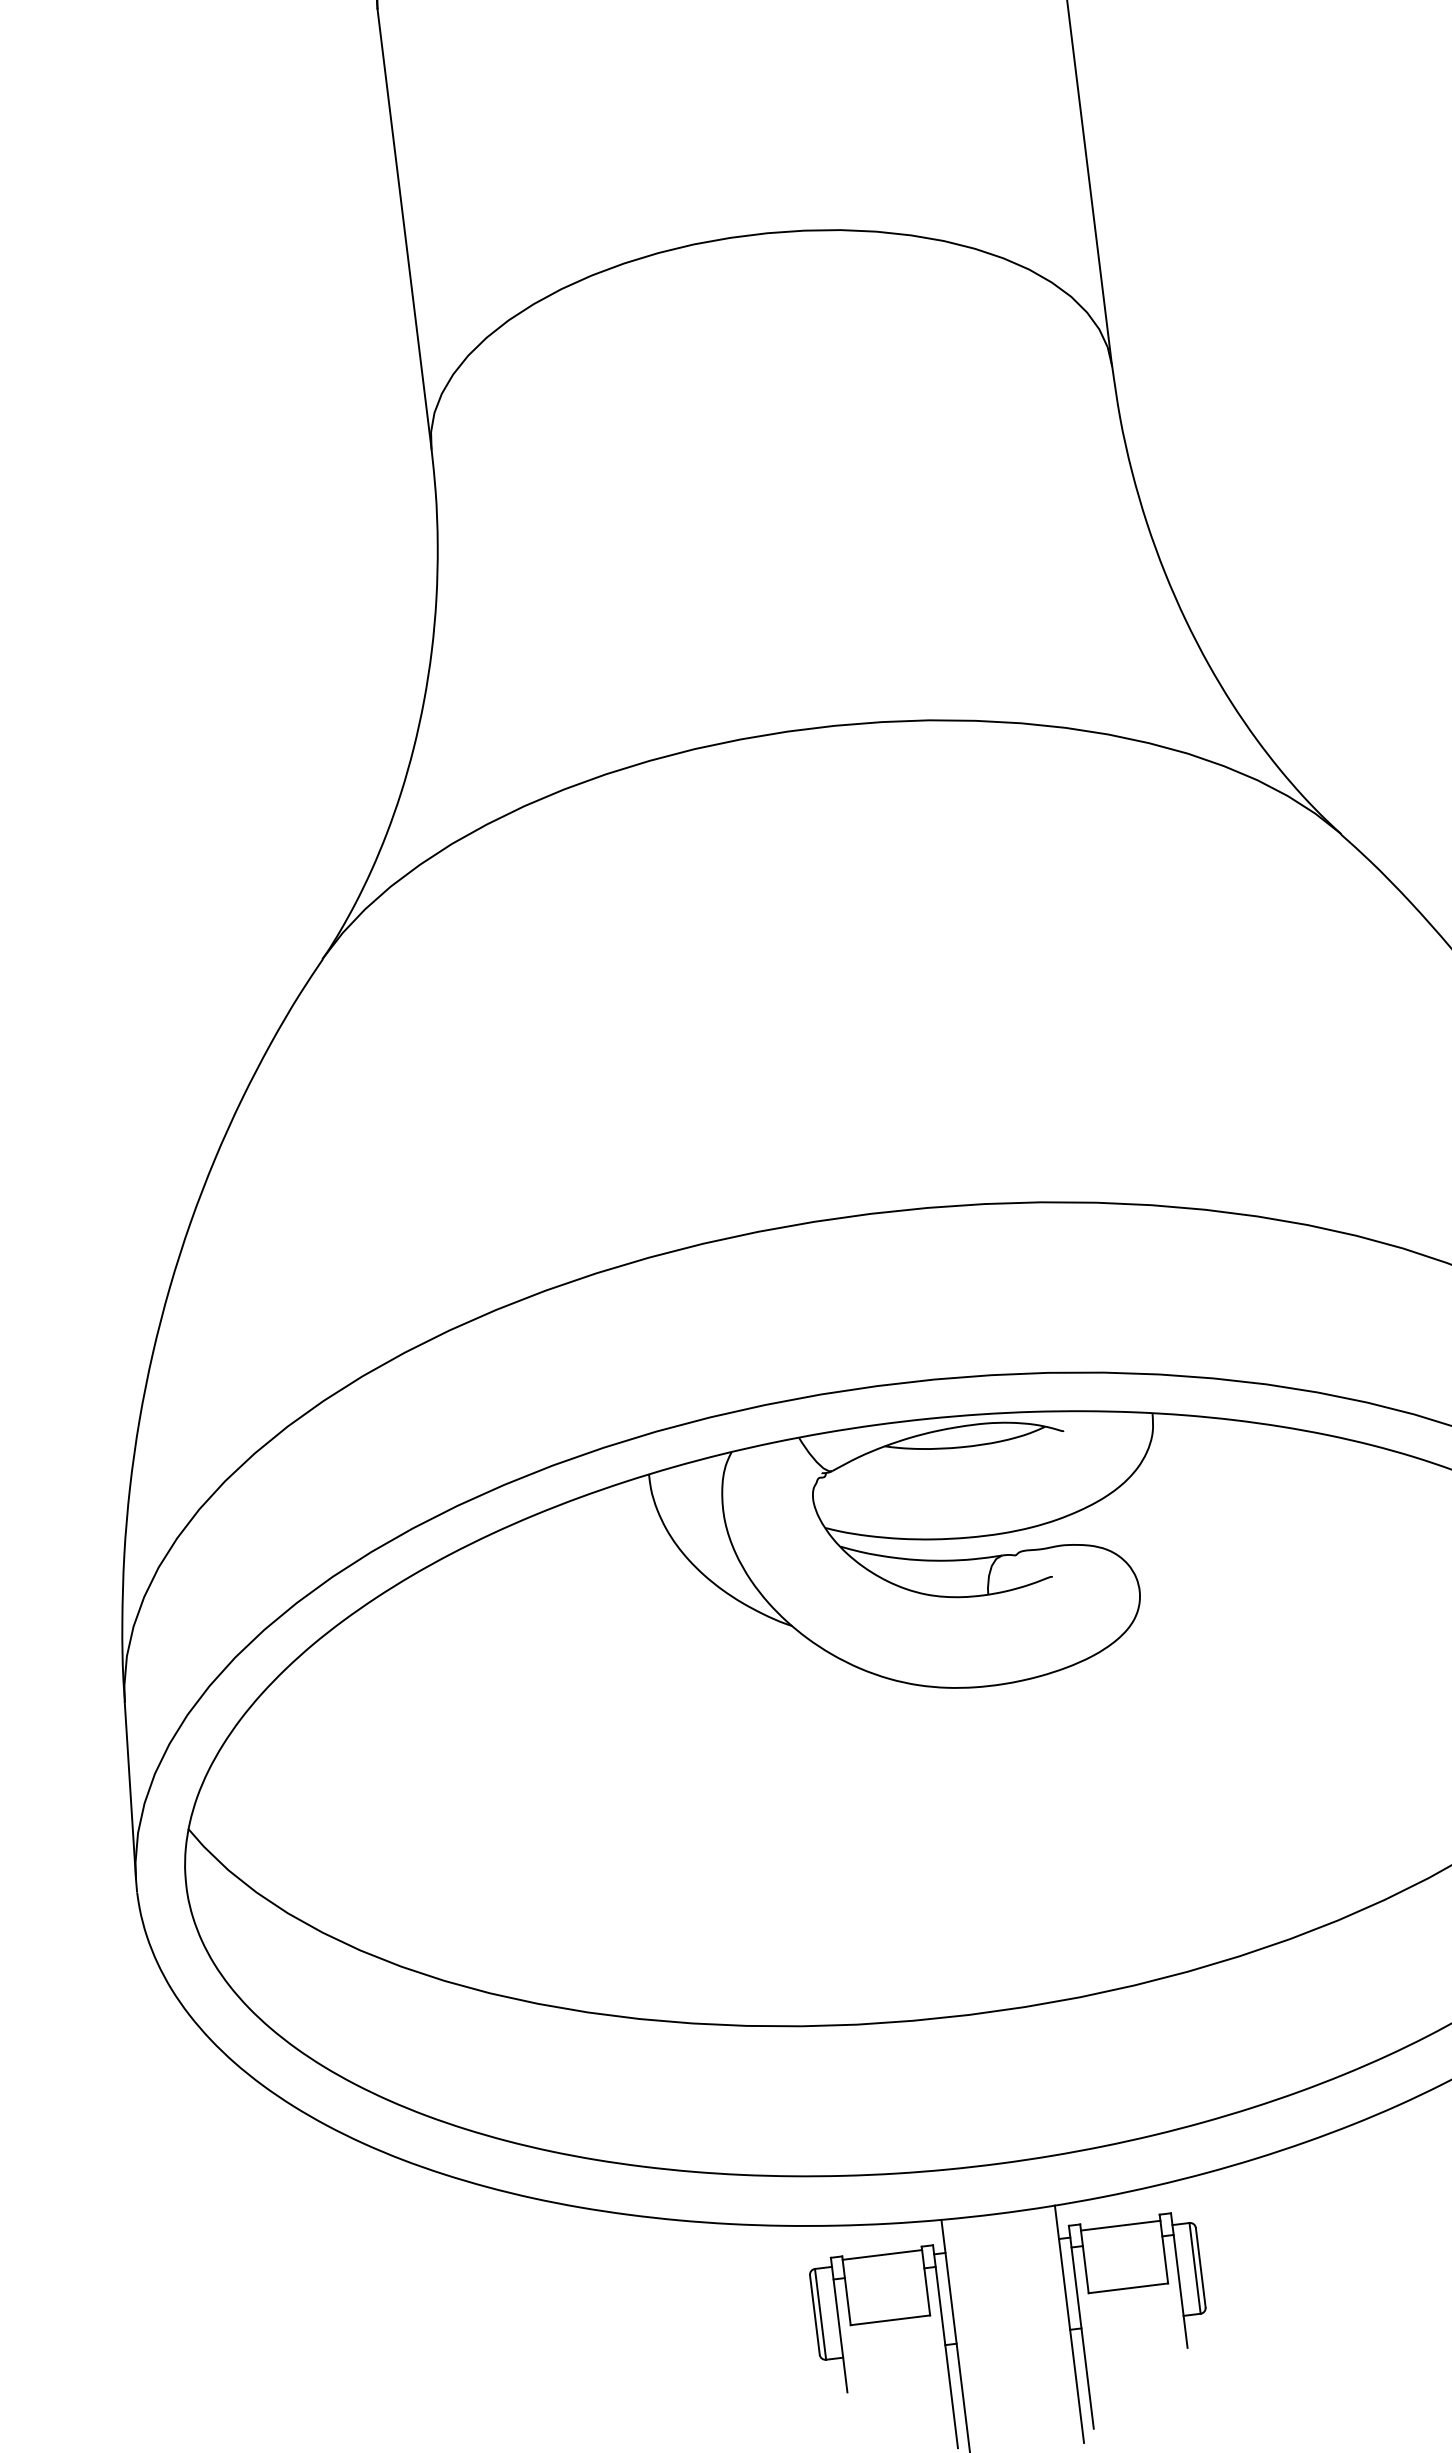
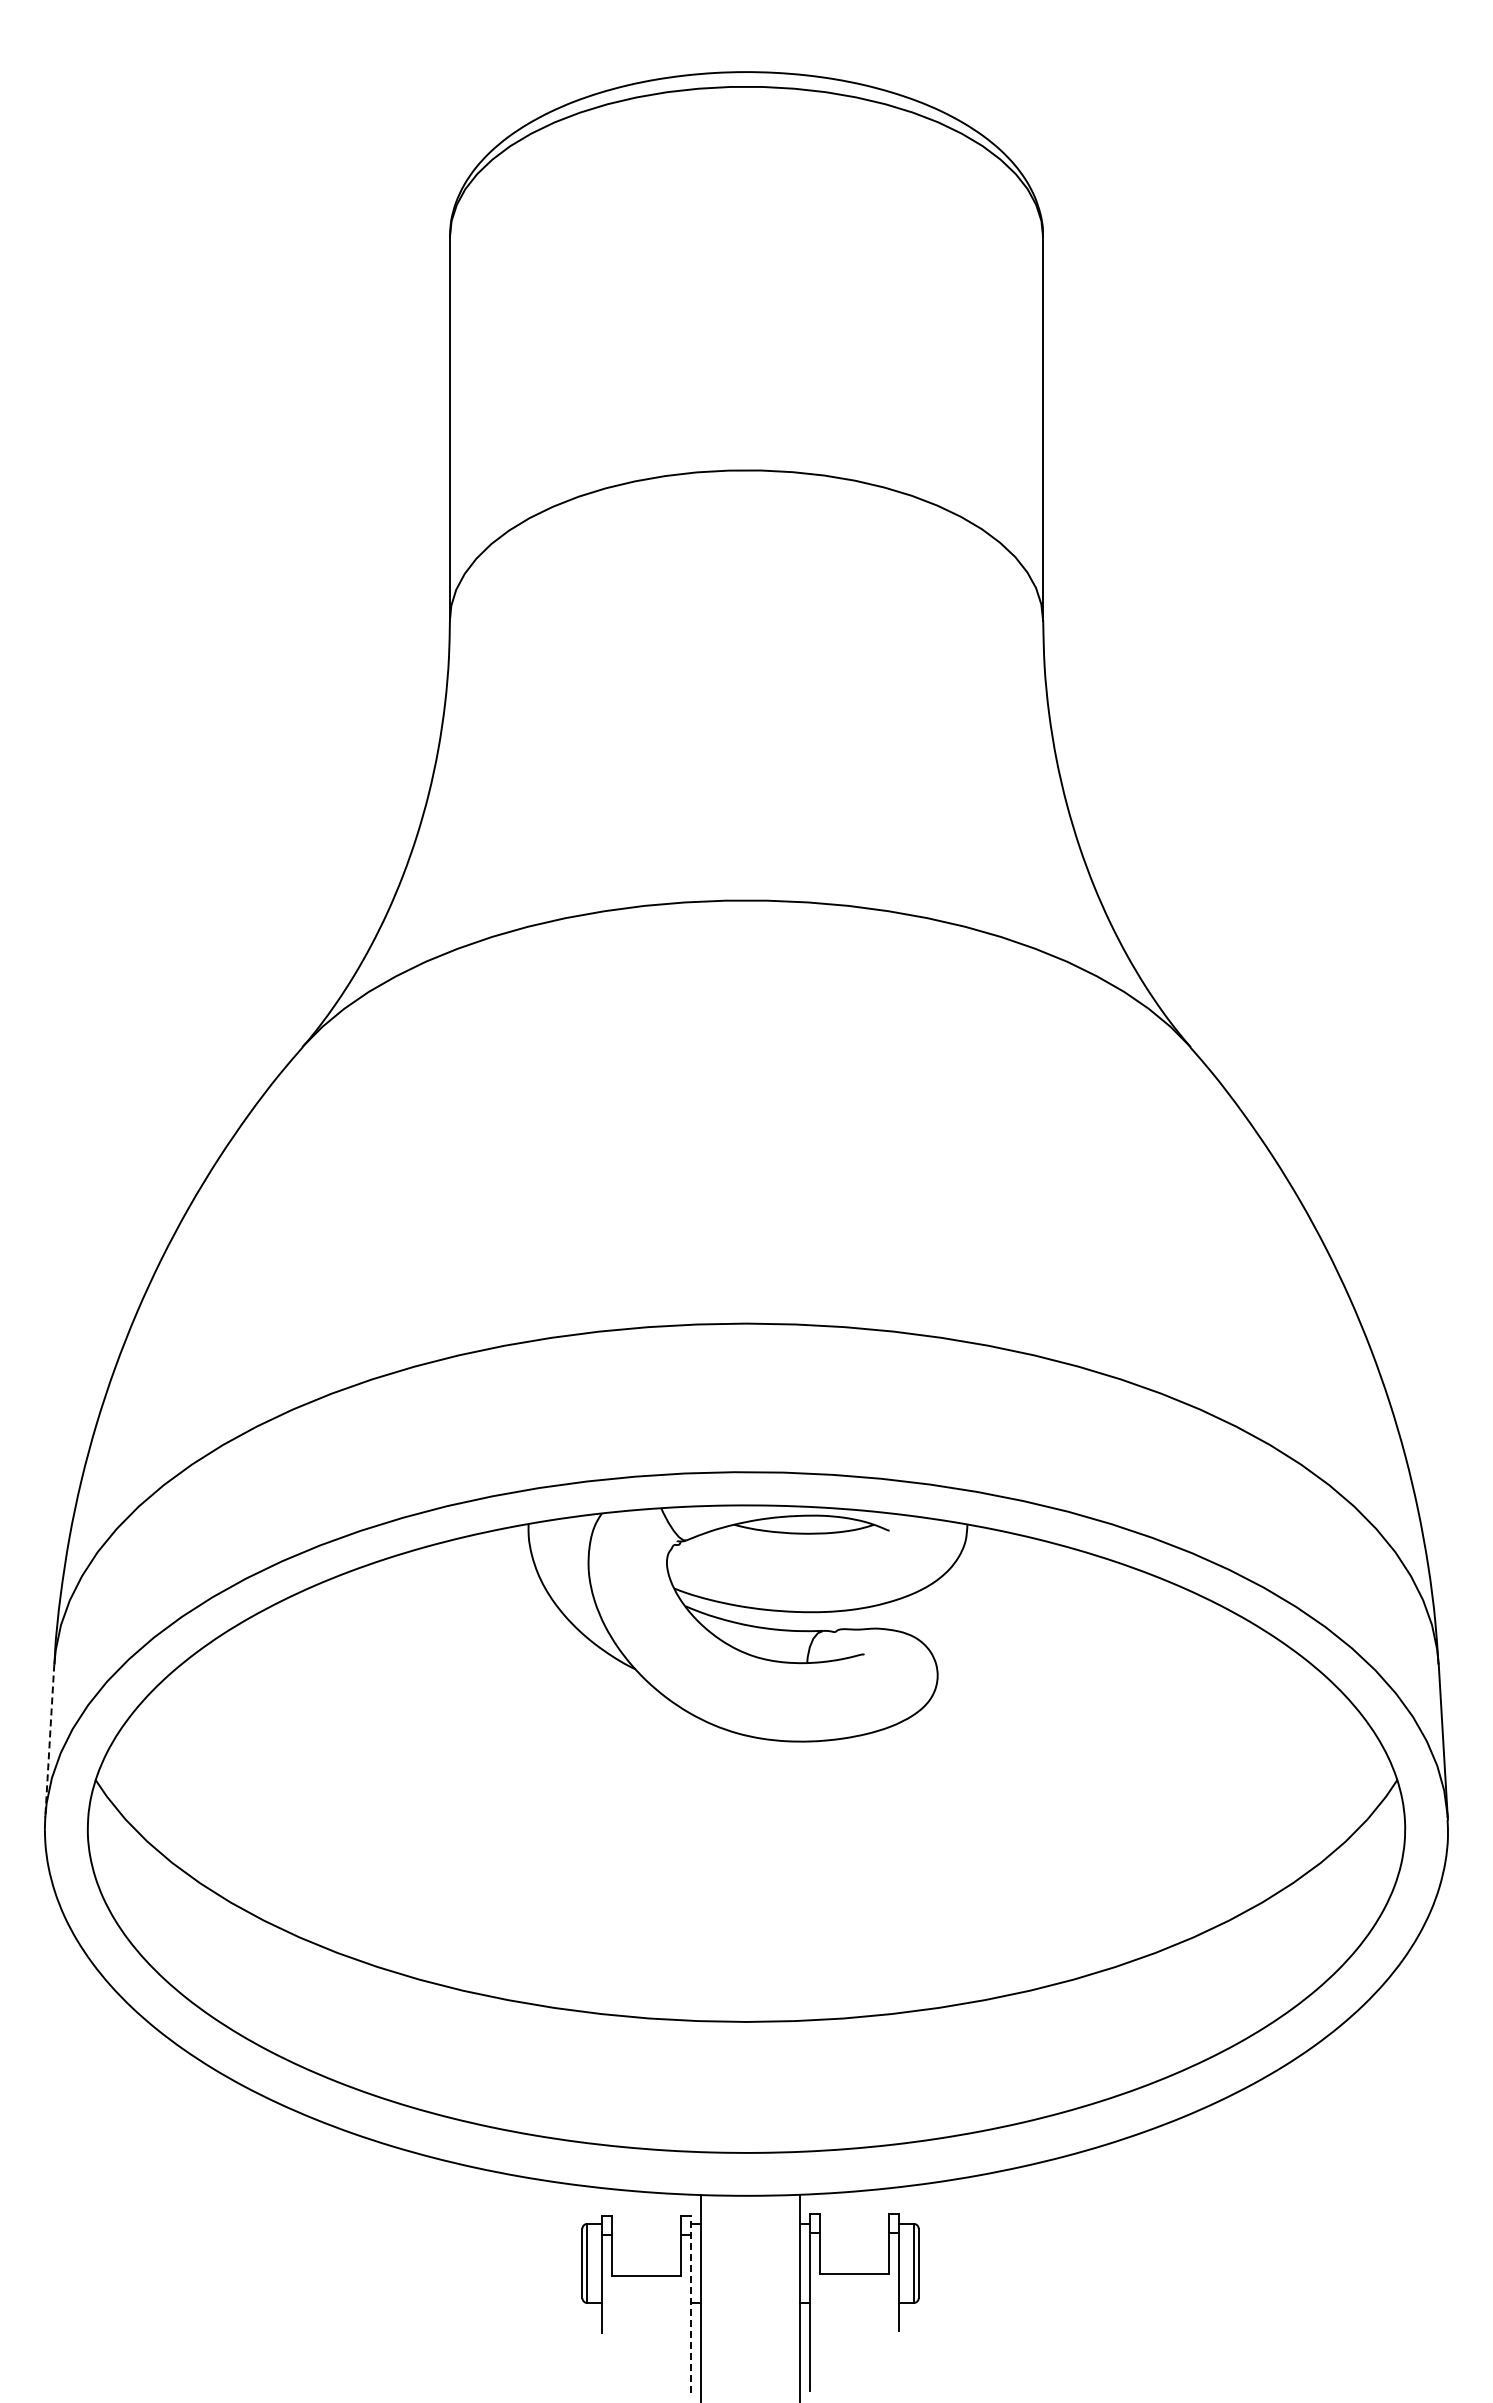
line: (130, 1791) -> (49, 1741), solid -> dashed
line: (1120, 2225) -> (854, 2218), removed
line: (882, 2254) -> (646, 2218), removed
line: (945, 2345) -> (691, 2303), solid -> dashed

